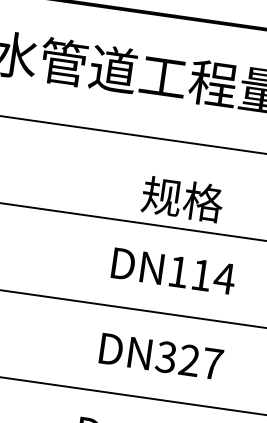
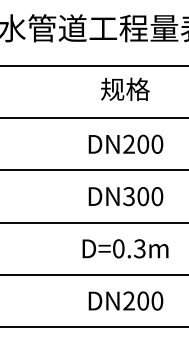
text: (183, 197) -> (125, 88), moved
text: (202, 273) -> (143, 143), DN114 -> DN200
text: (201, 362) -> (150, 196), DN327 -> DN300

